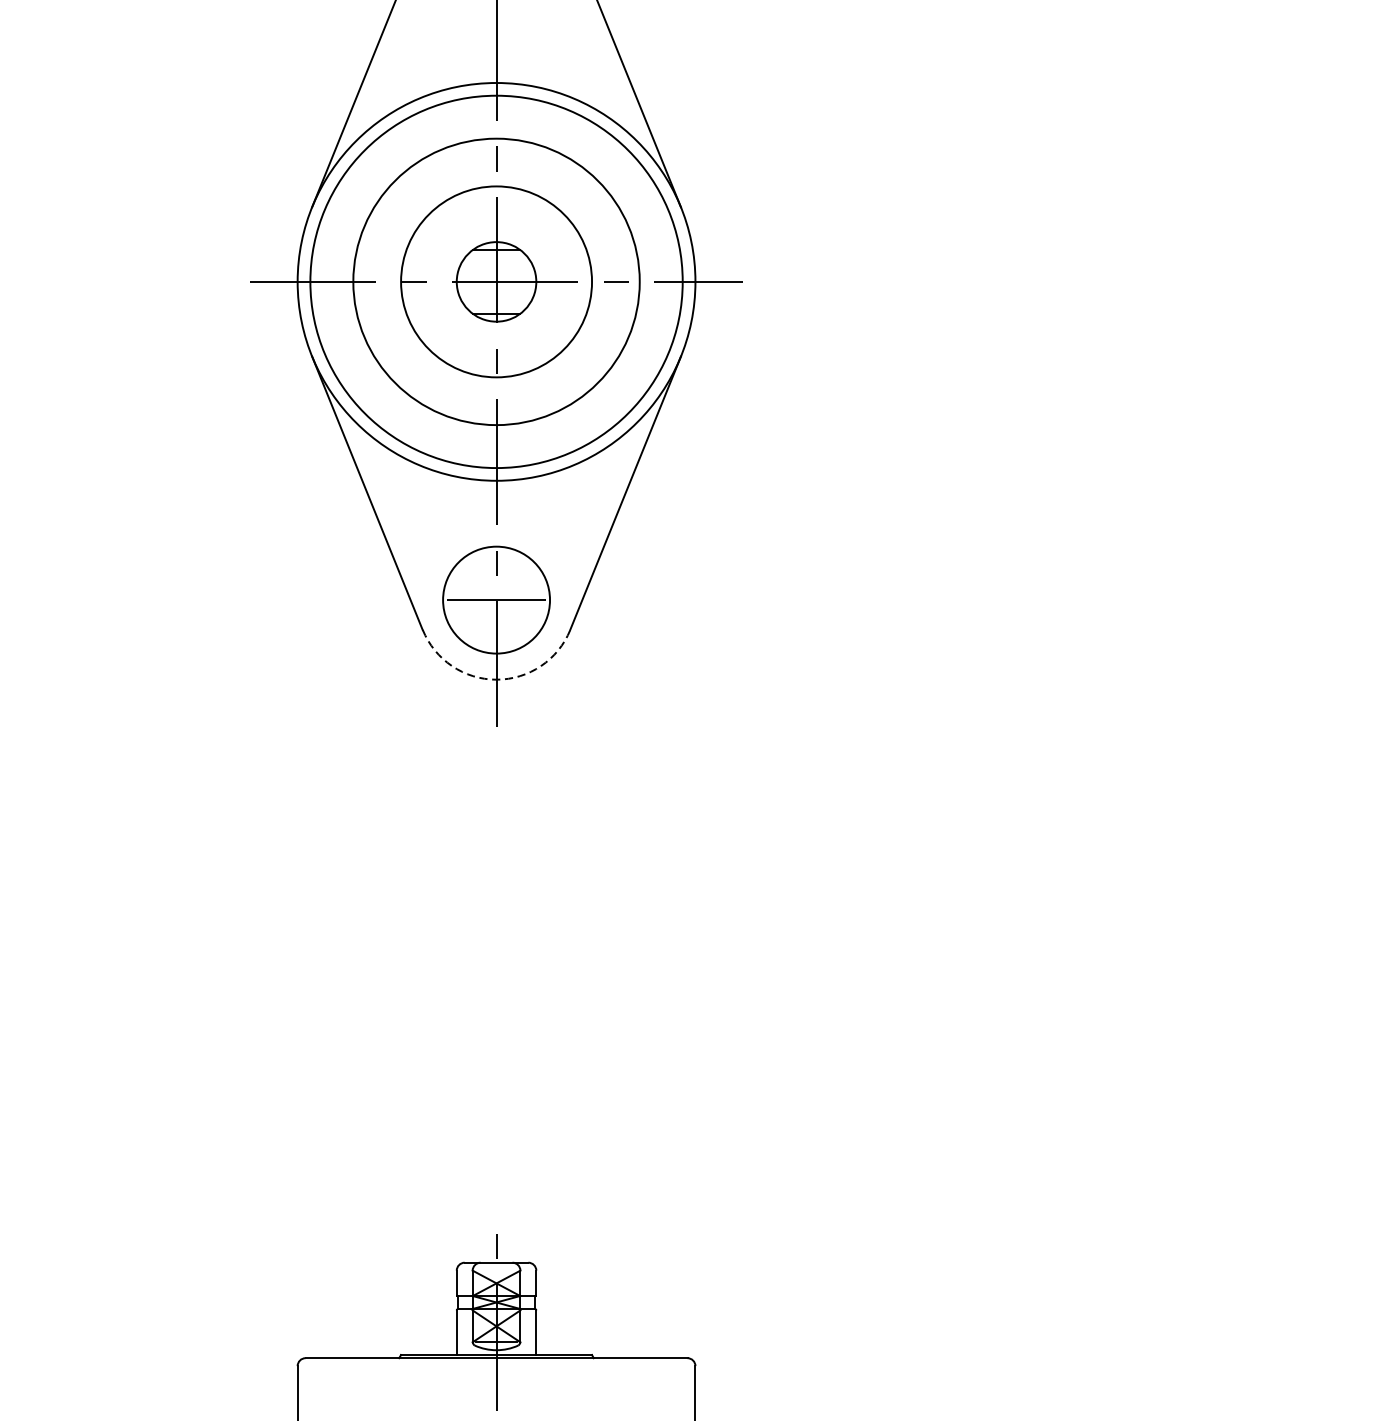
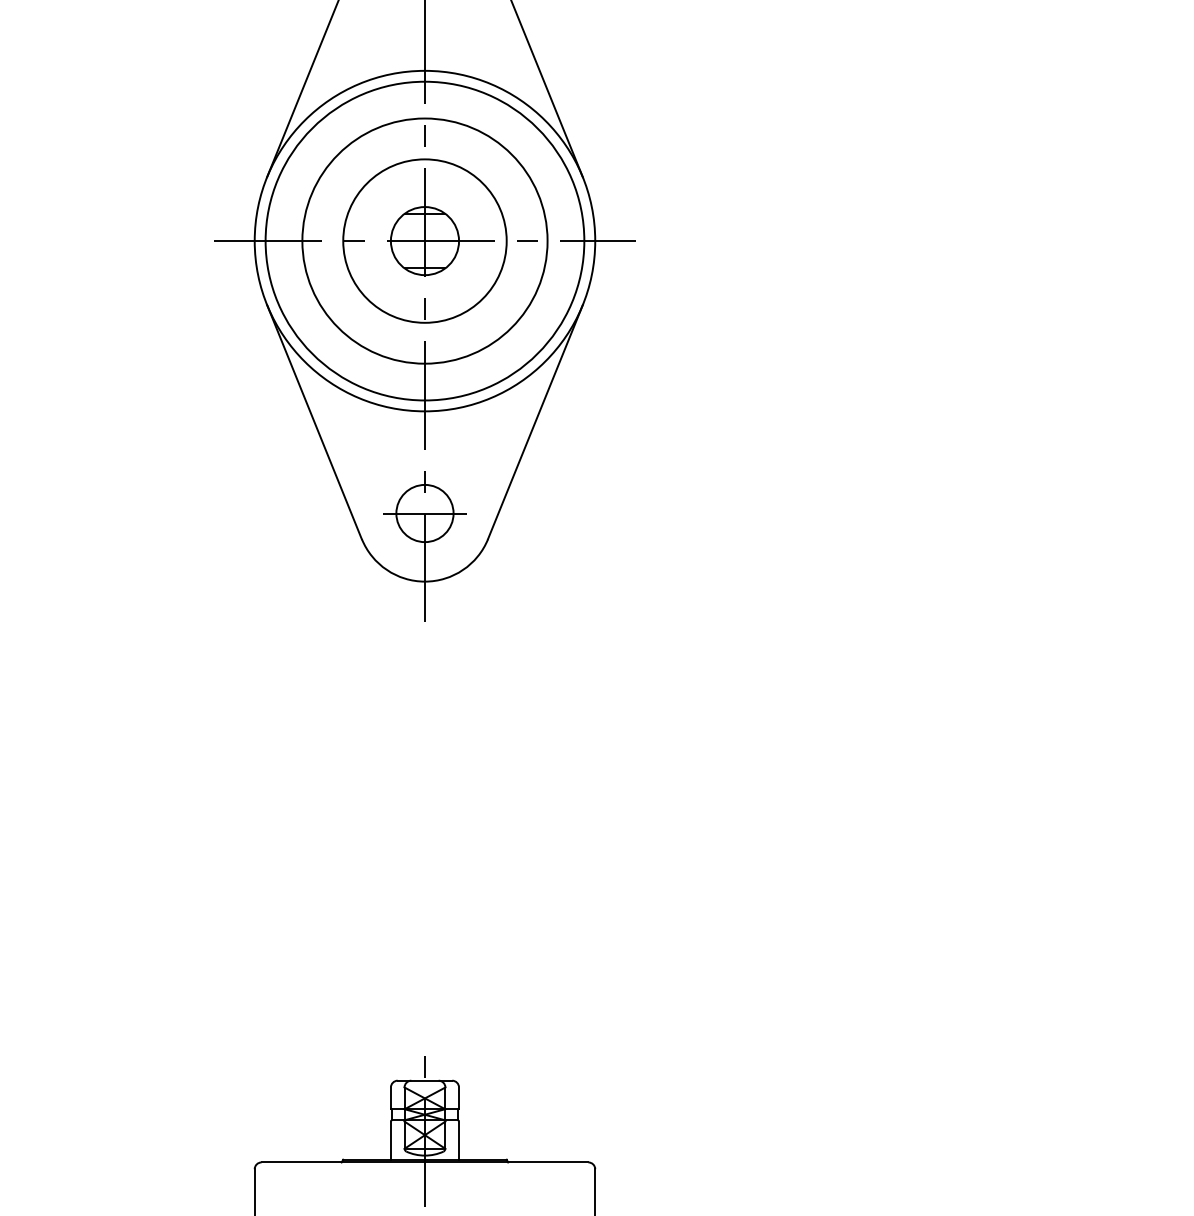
circle: (495, 600) -> (424, 513), size x0.62
arc: (495, 679) -> (424, 581), dashed -> solid

